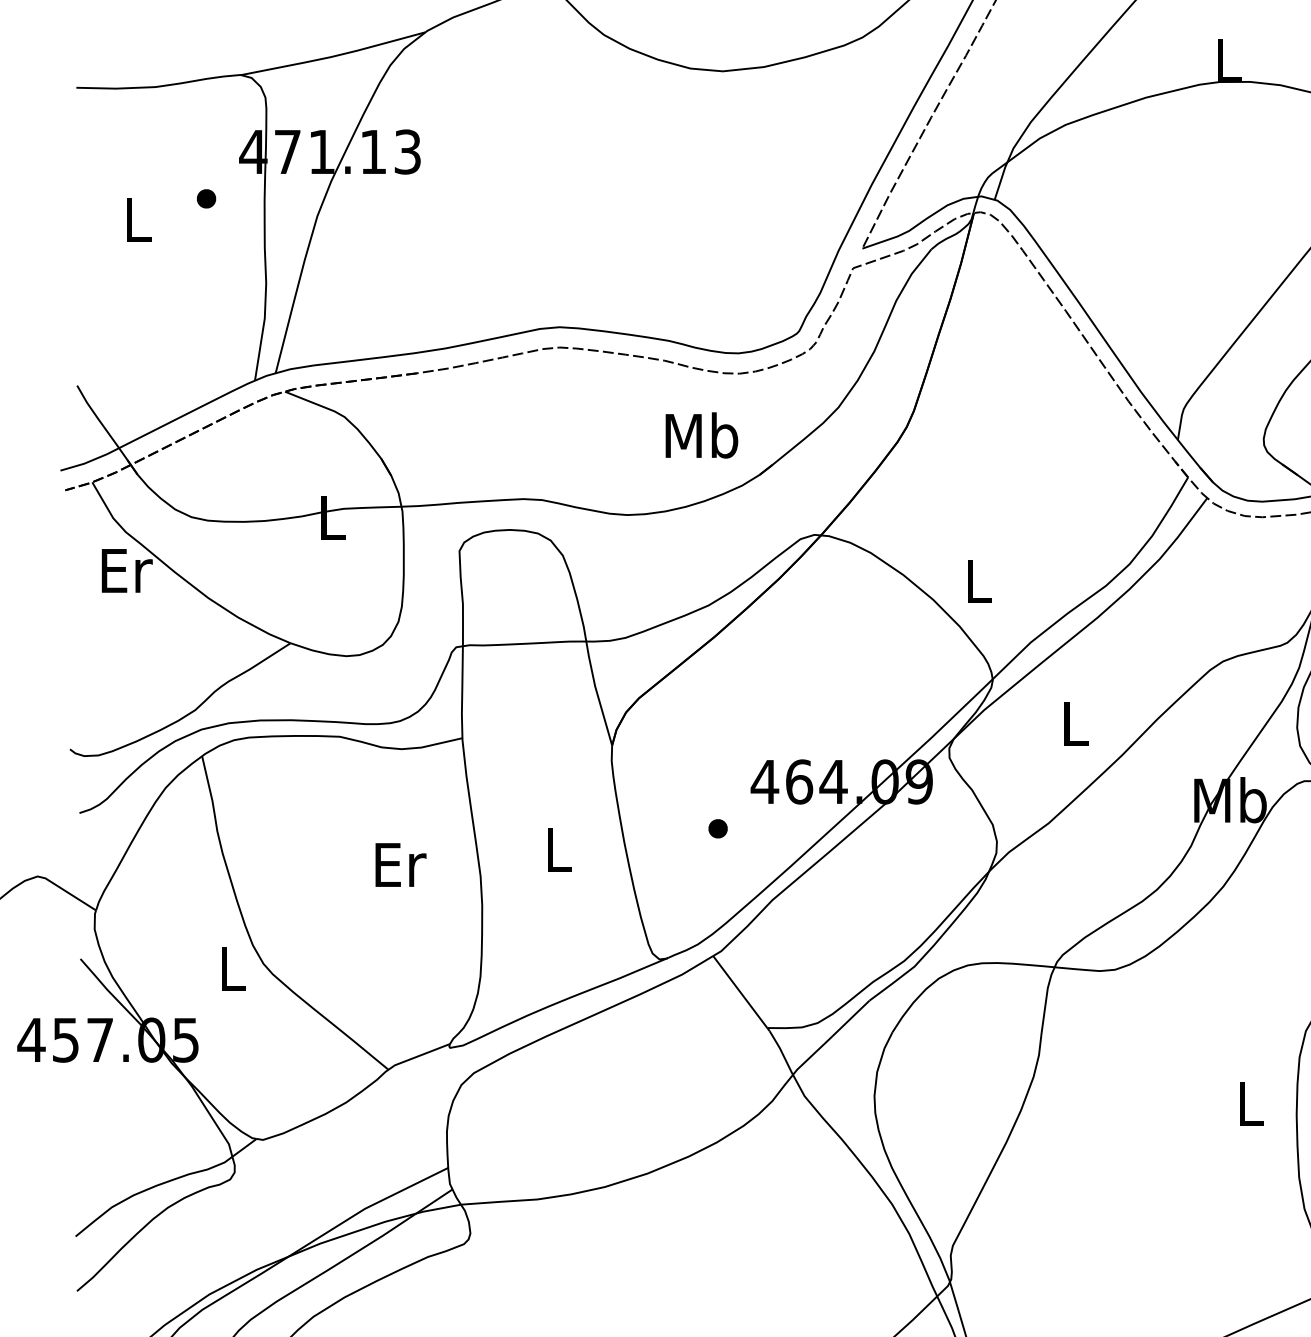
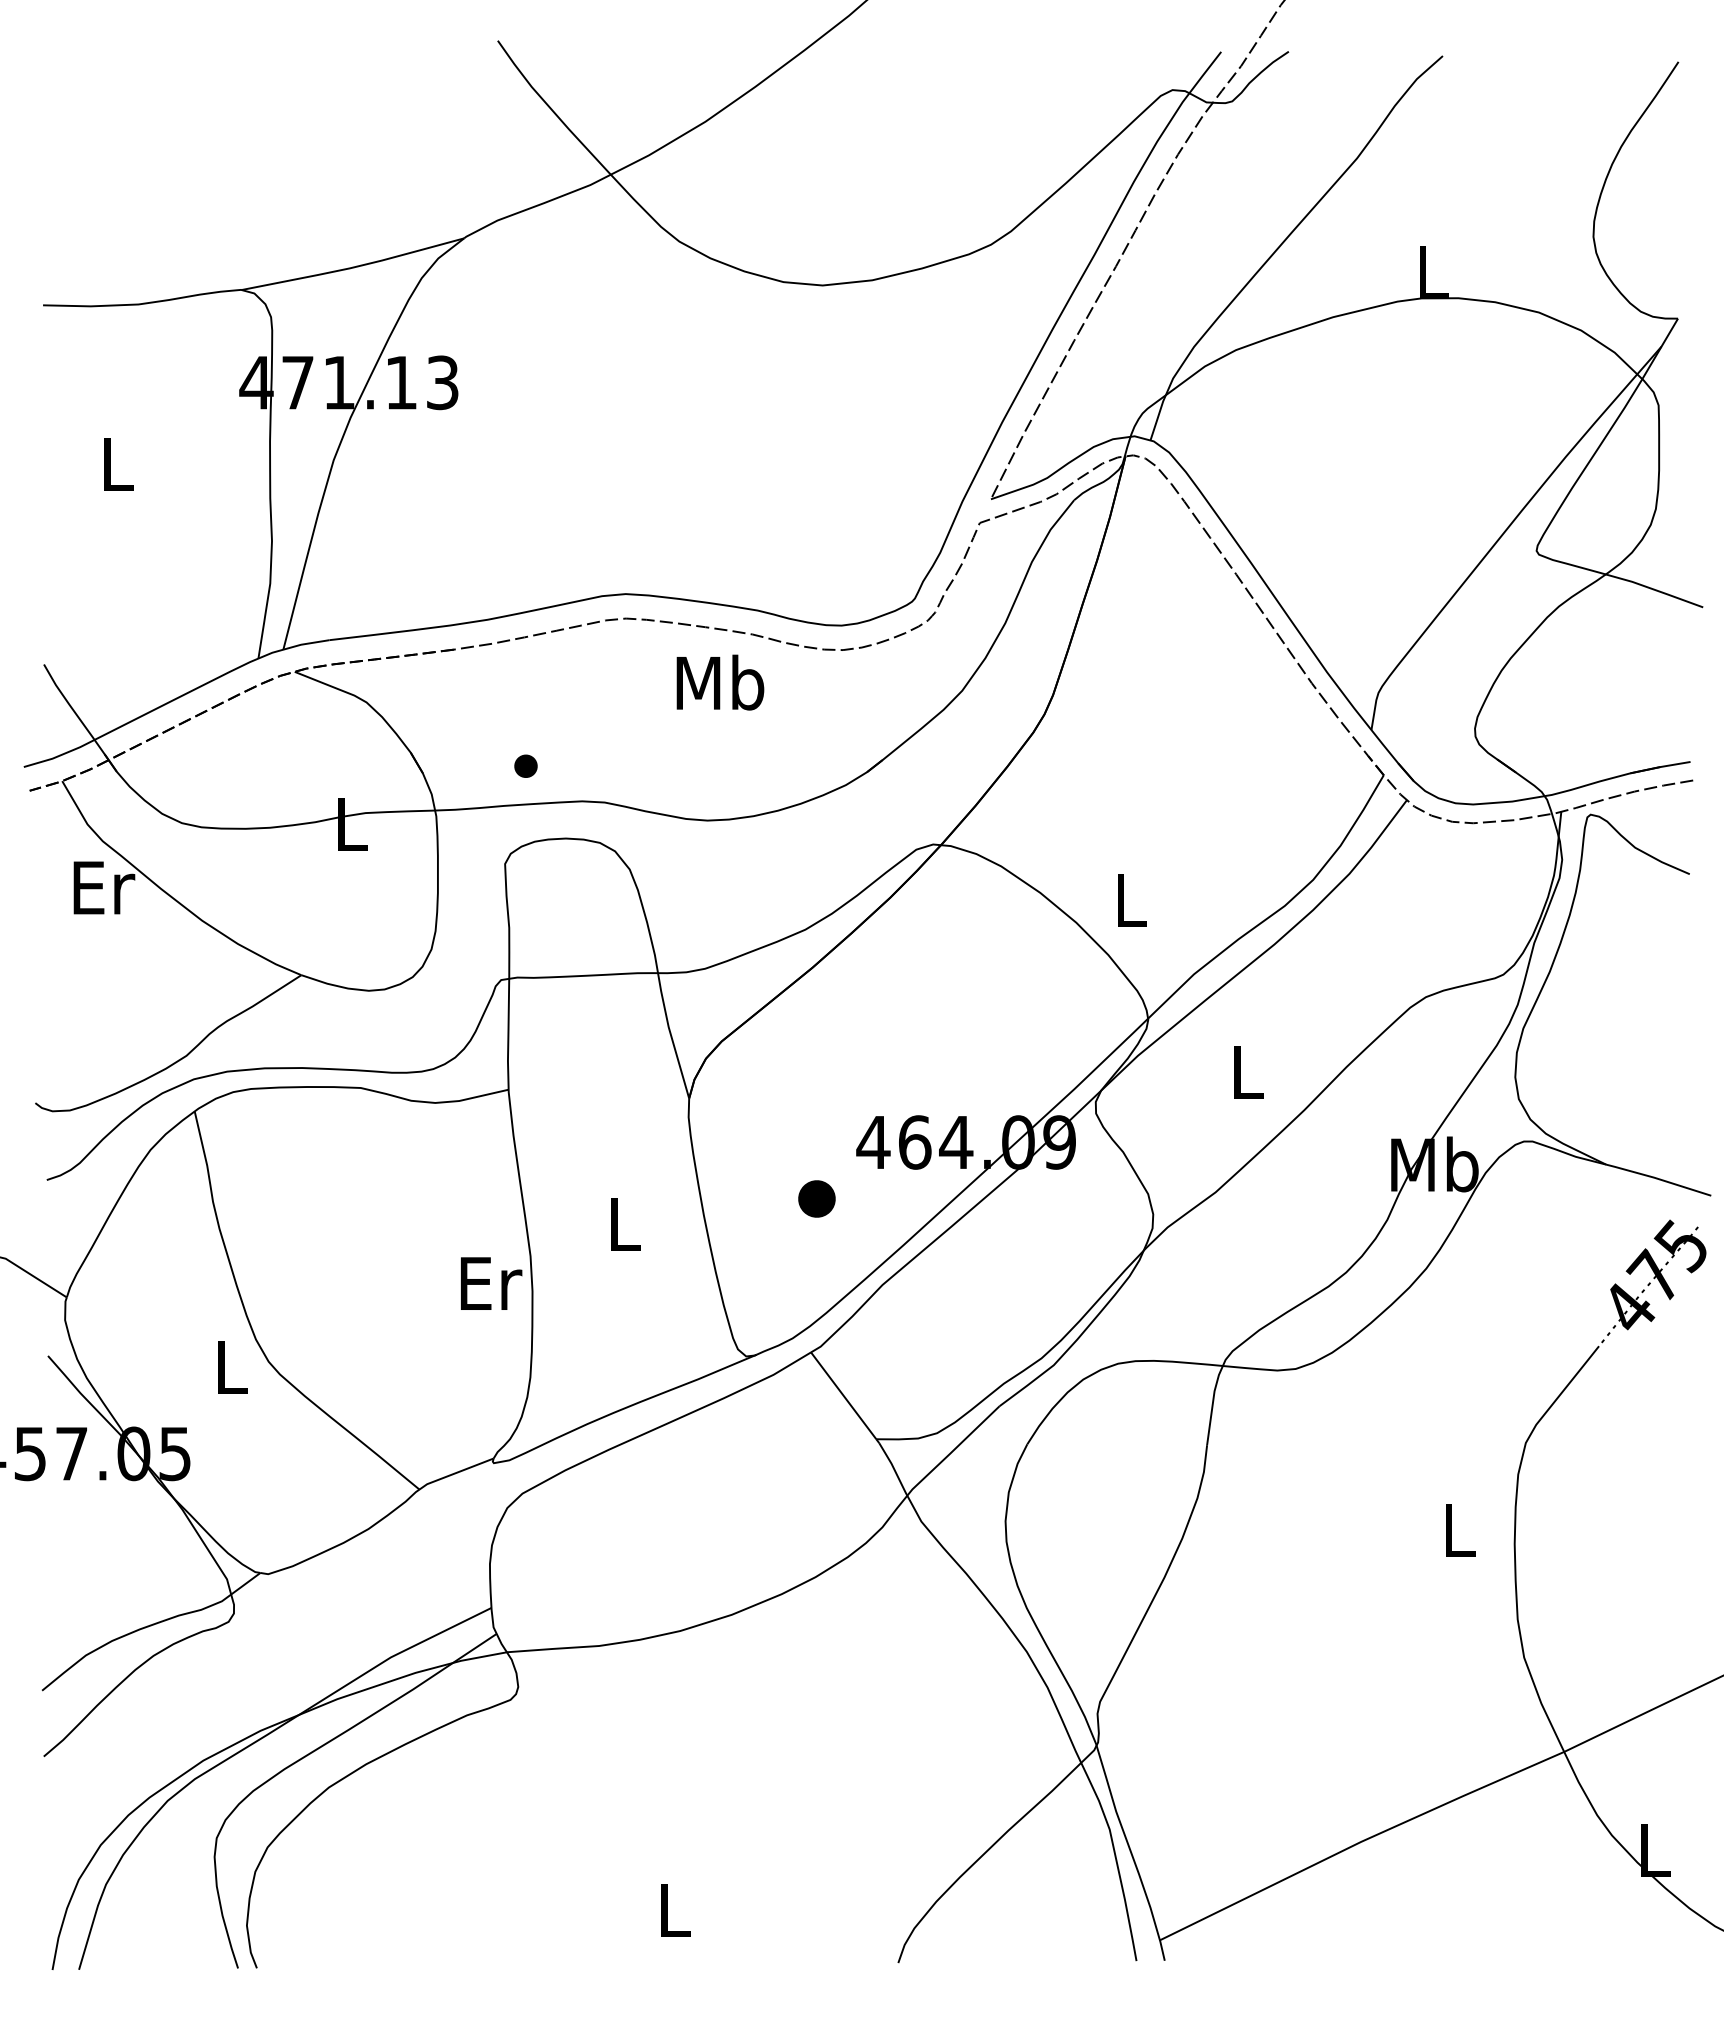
part: (206, 198) -> (525, 765), moved
text: (701, 435) -> (720, 682), moved
part: (717, 828) -> (816, 1198), size x1.6
text: (400, 864) -> (491, 1283), moved

